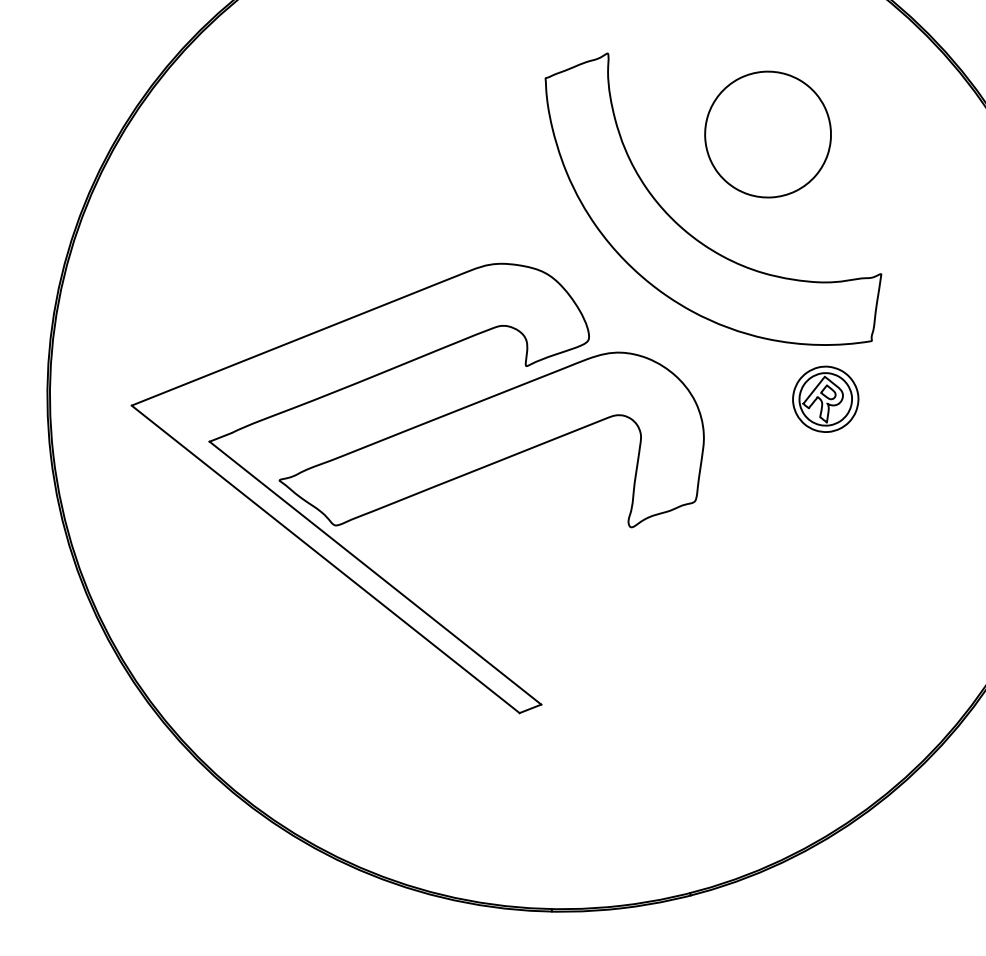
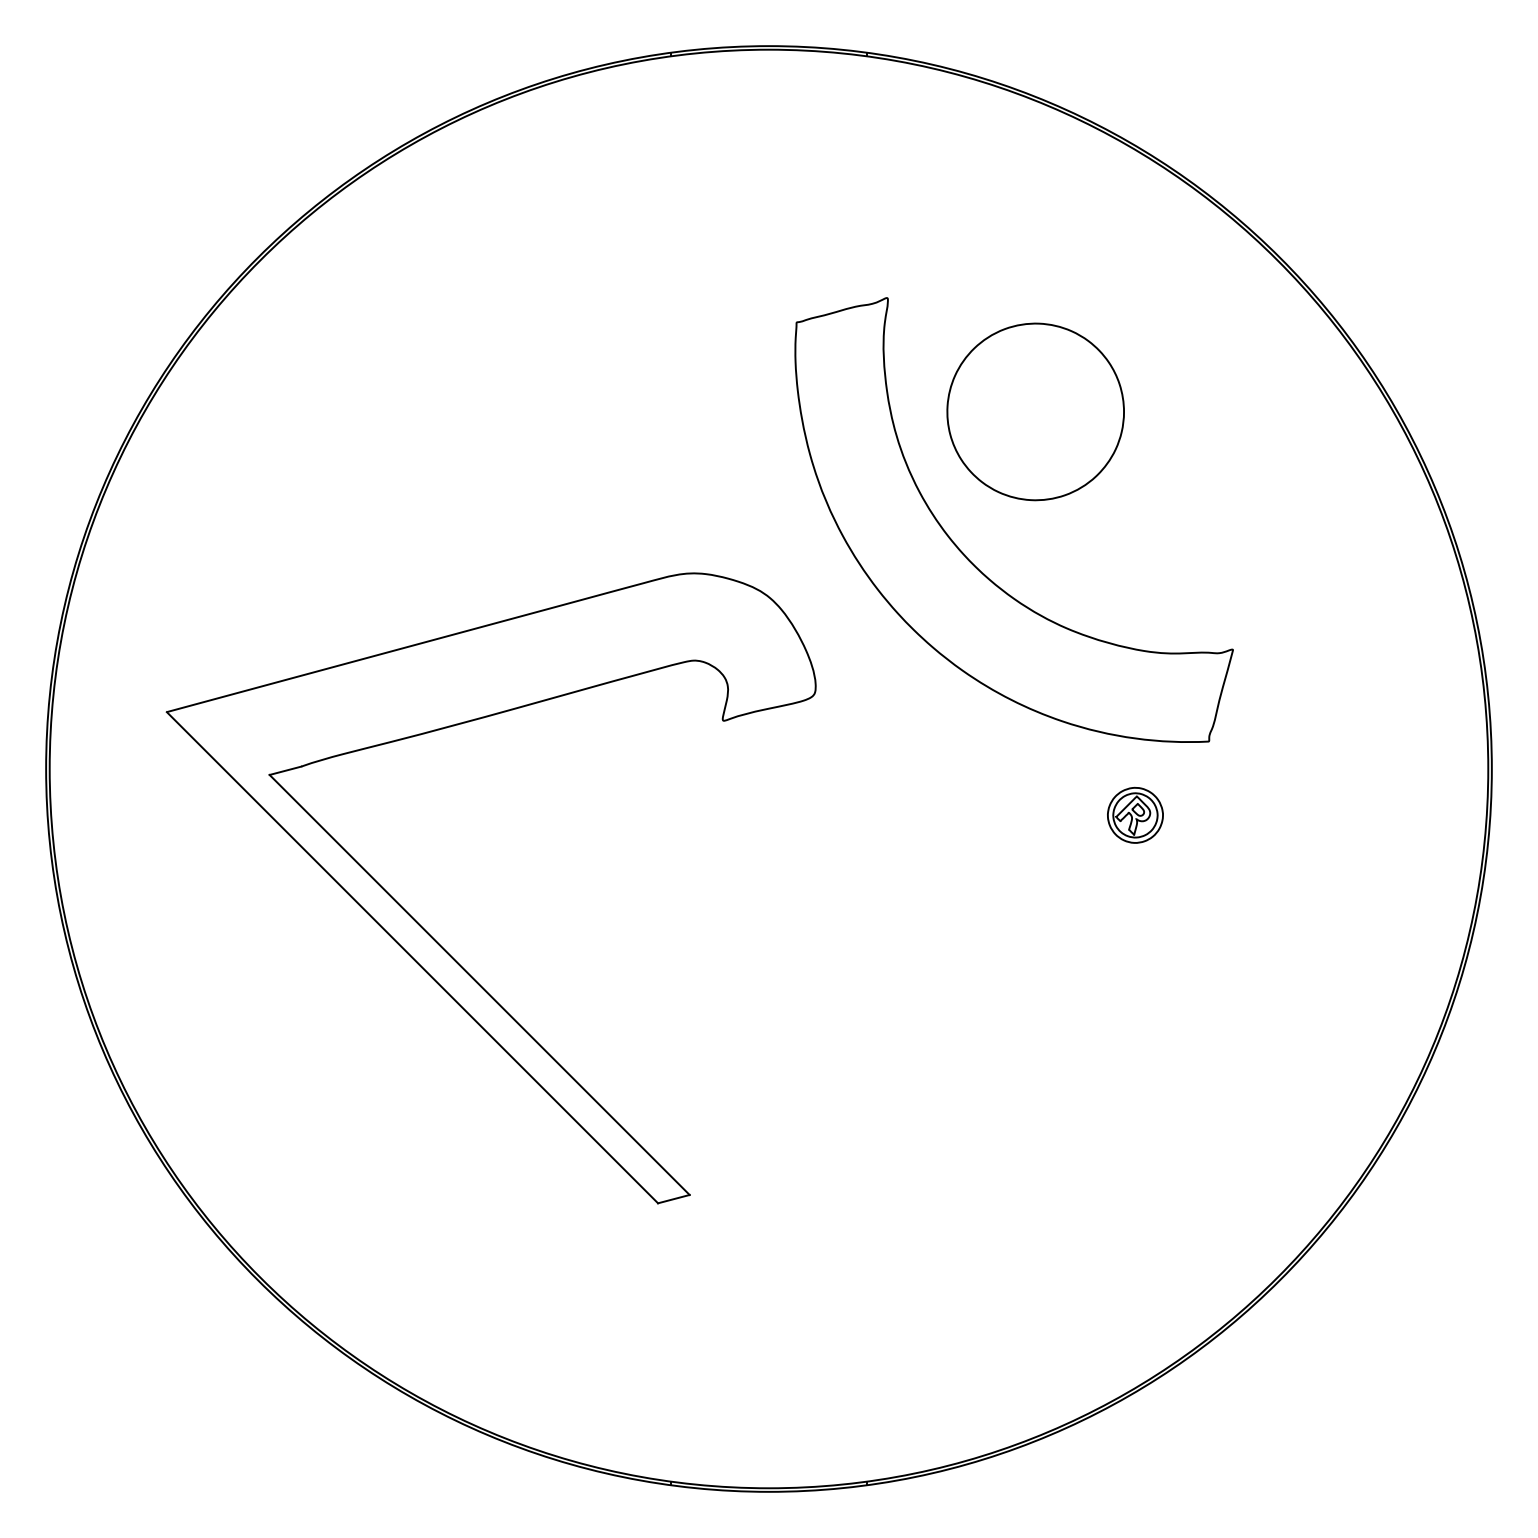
part: (767, 134) -> (1035, 411), moved
part: (825, 399) -> (1135, 815), size x0.6
part: (491, 455) -> (660, 839), removed

